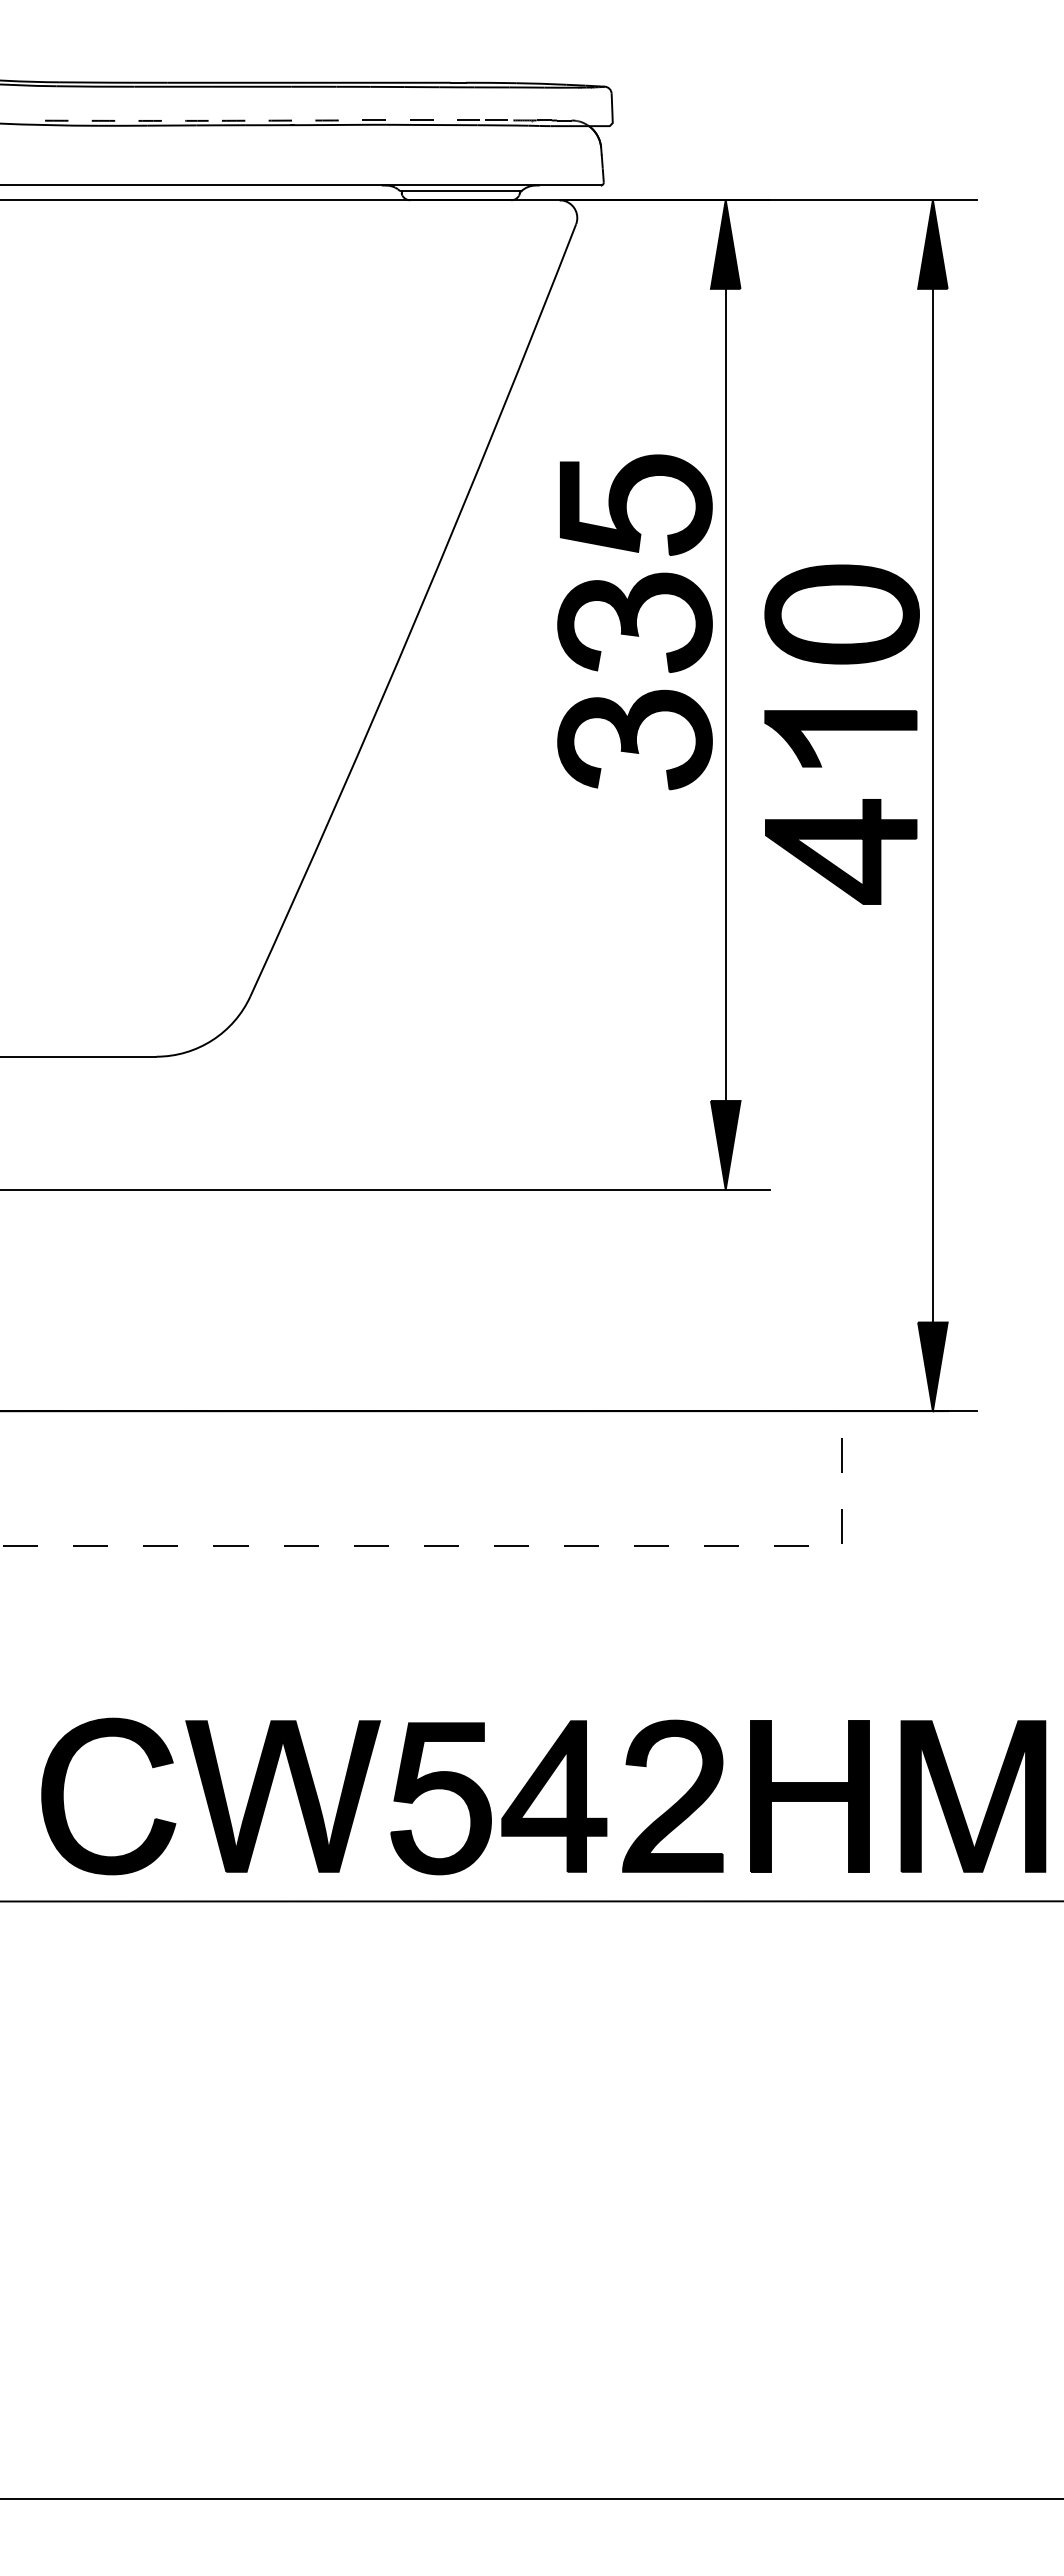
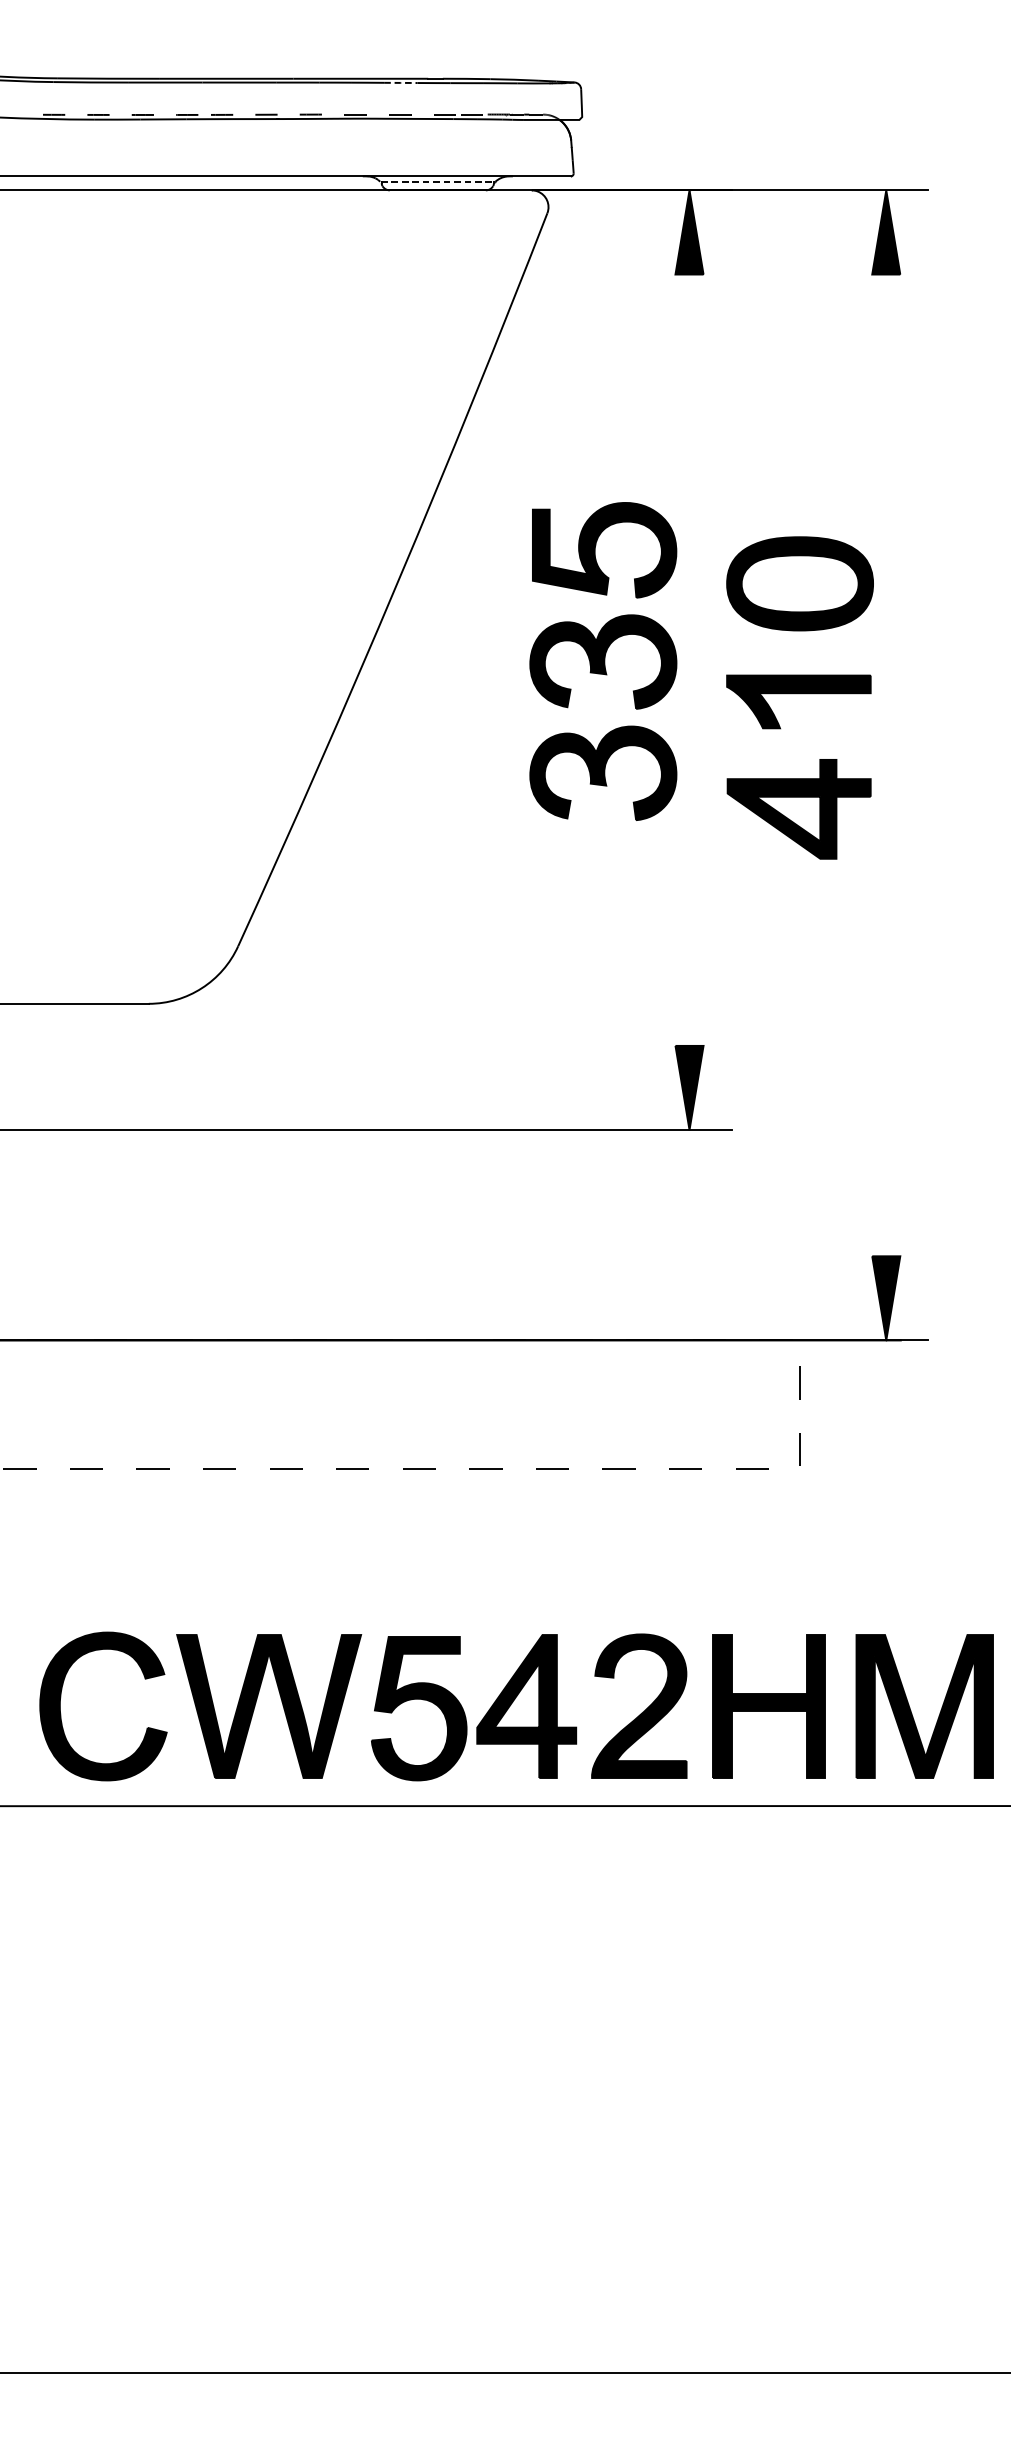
line: (421, 87) -> (400, 83), solid -> dashed
line: (460, 191) -> (437, 182), solid -> dashed
part: (634, 622) -> (602, 661), moved
line: (725, 694) -> (689, 659), removed
line: (932, 805) -> (885, 765), removed

